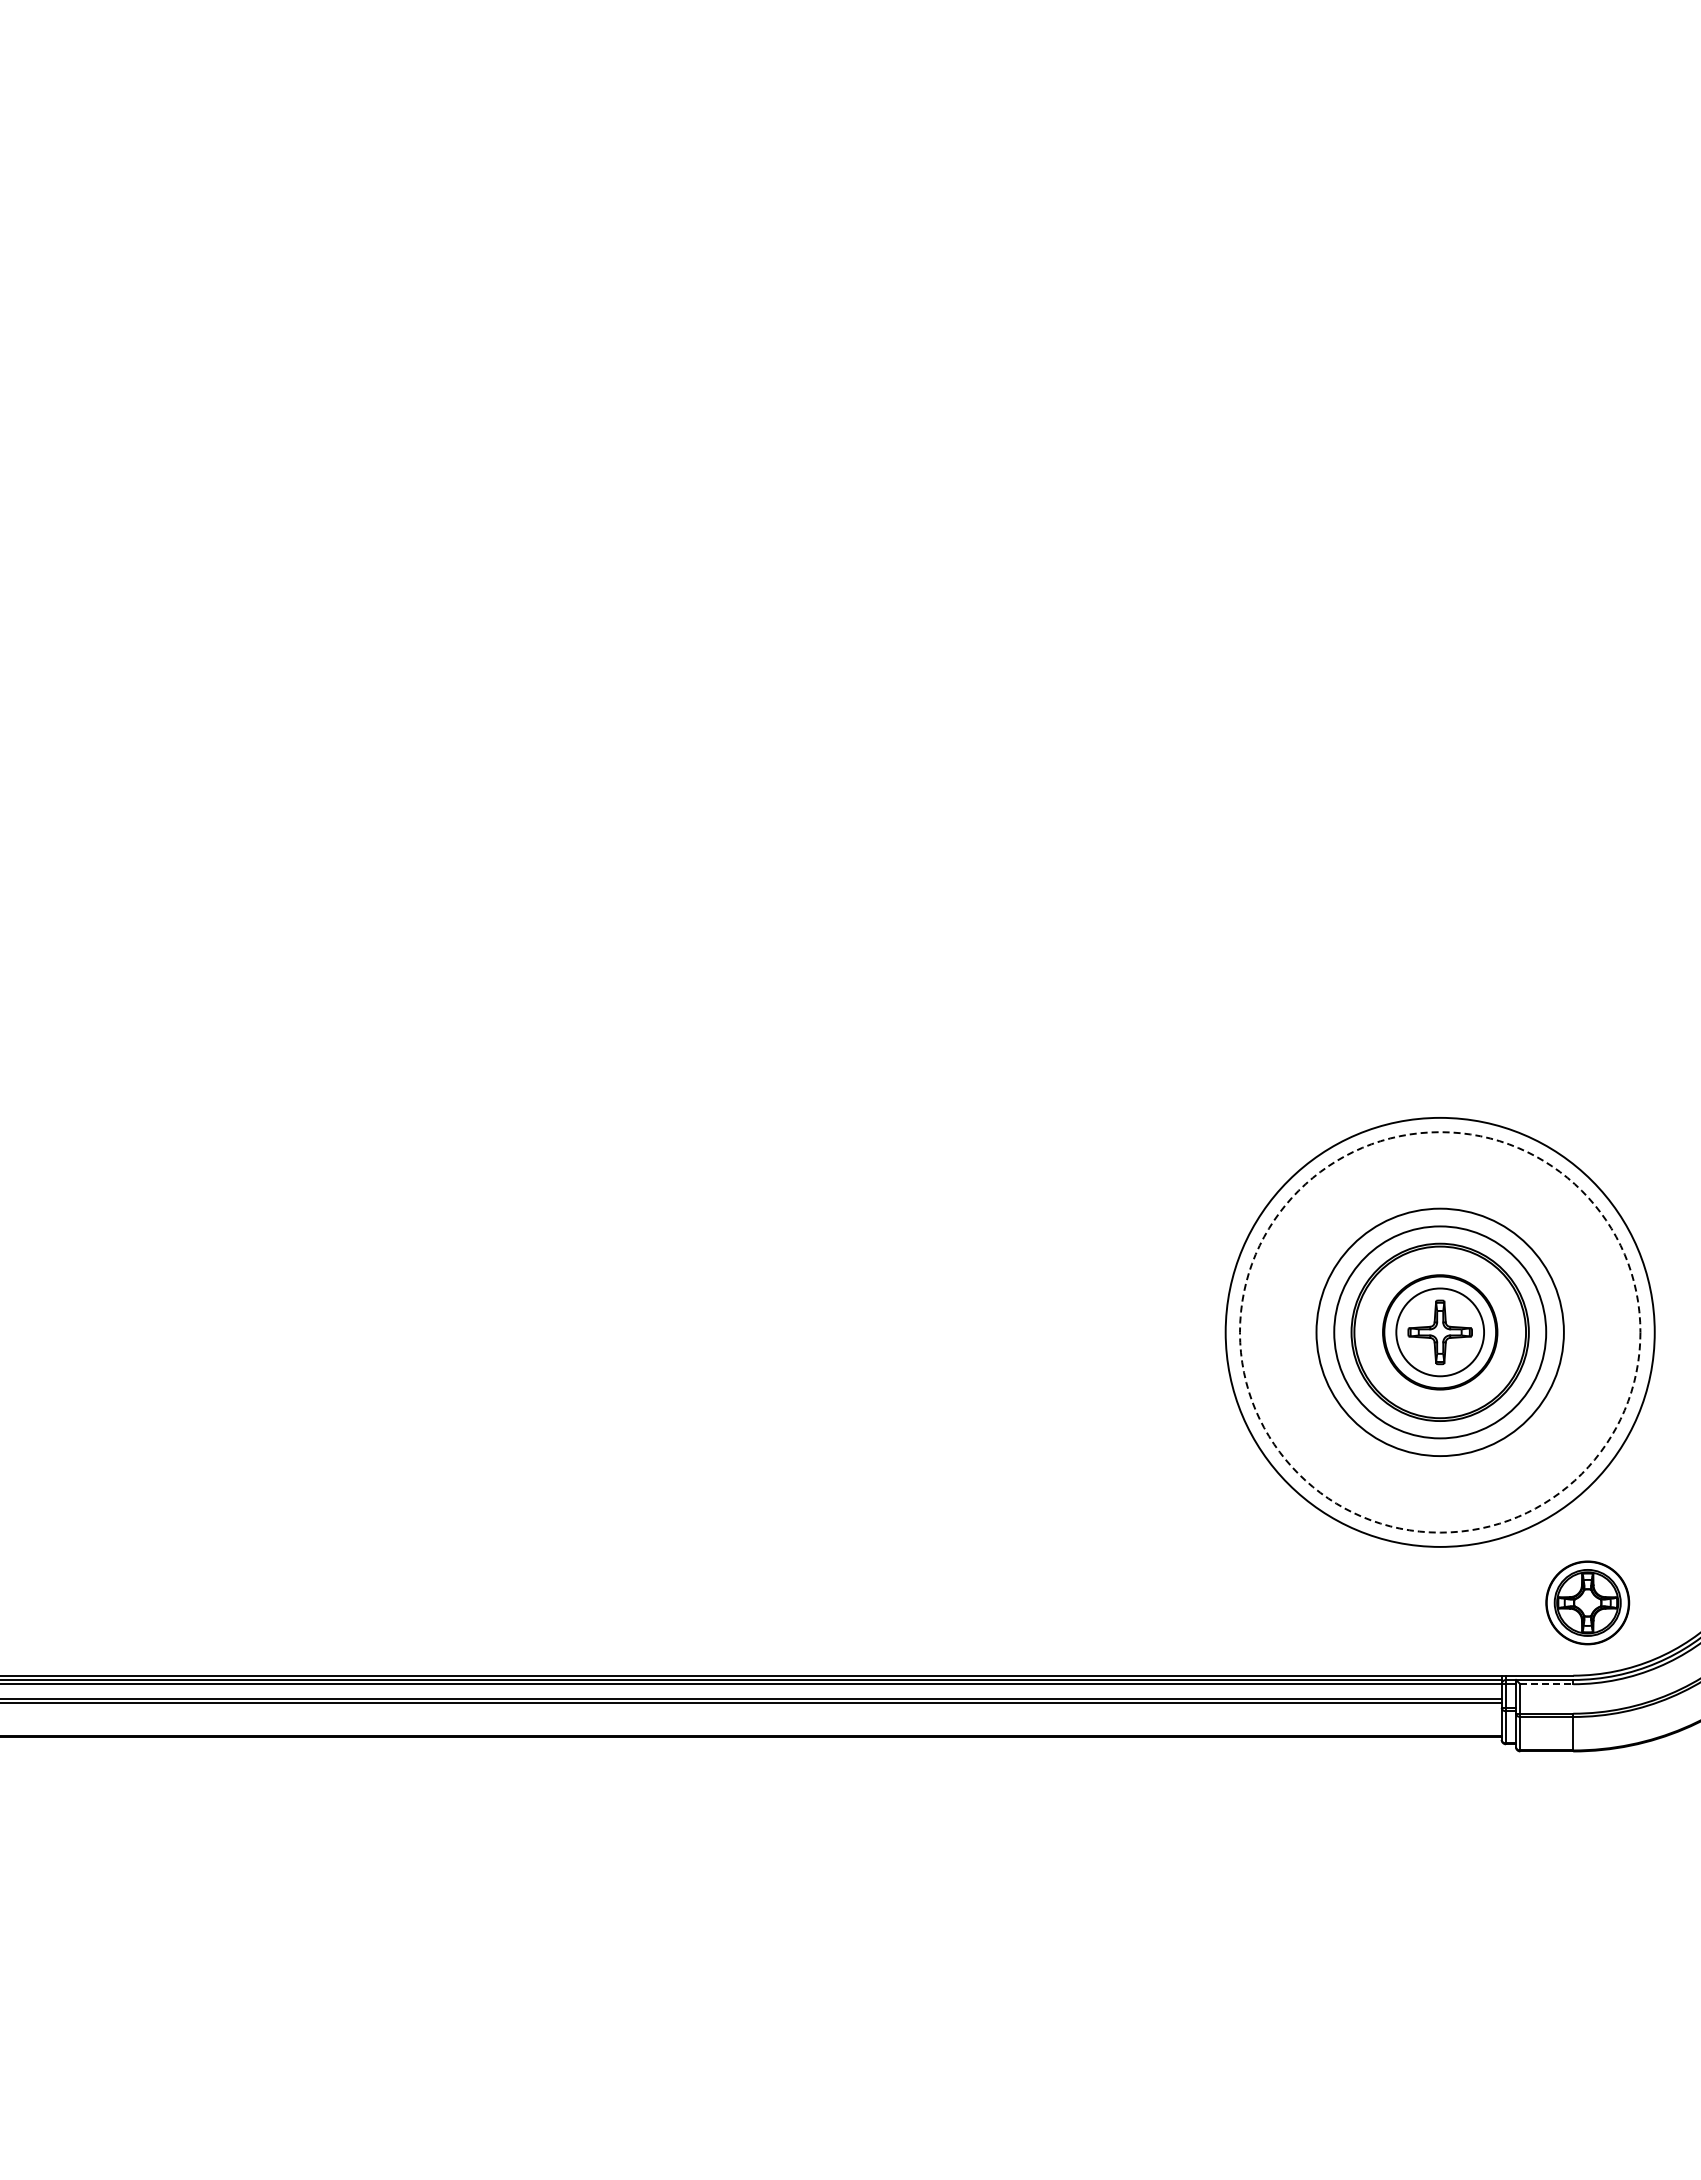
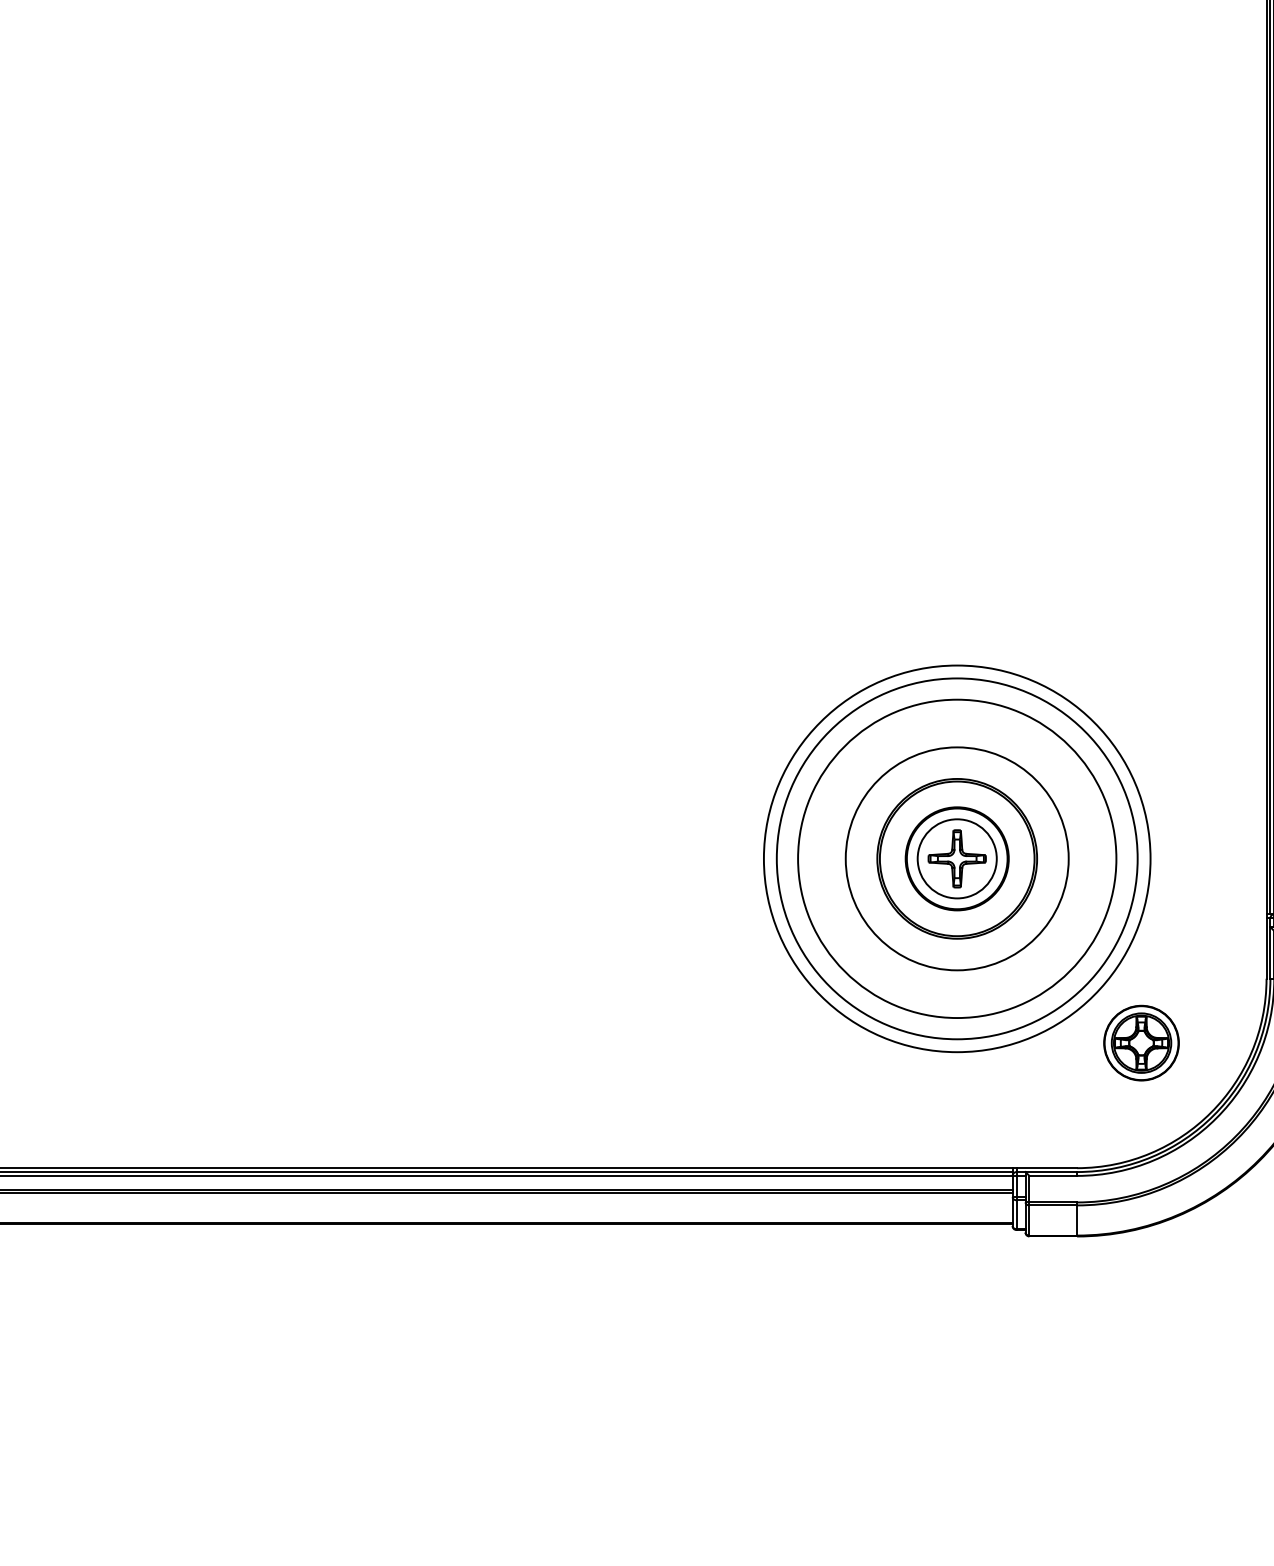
circle: (1439, 1332) -> (956, 858), dashed -> solid
circle: (1439, 1332) -> (956, 858), size x1.67
part: (1587, 1602) -> (1141, 1042), moved
line: (1547, 1684) -> (1053, 1176), dashed -> solid

